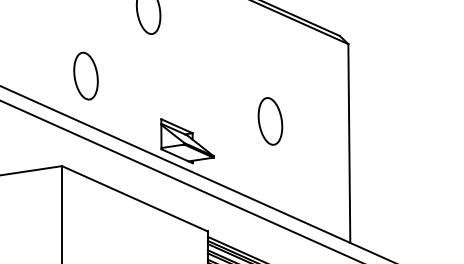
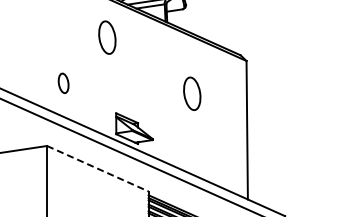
part: (85, 76) -> (63, 83), size x0.6
part: (270, 120) -> (192, 93), moved
line: (134, 198) -> (97, 168), solid -> dashed

